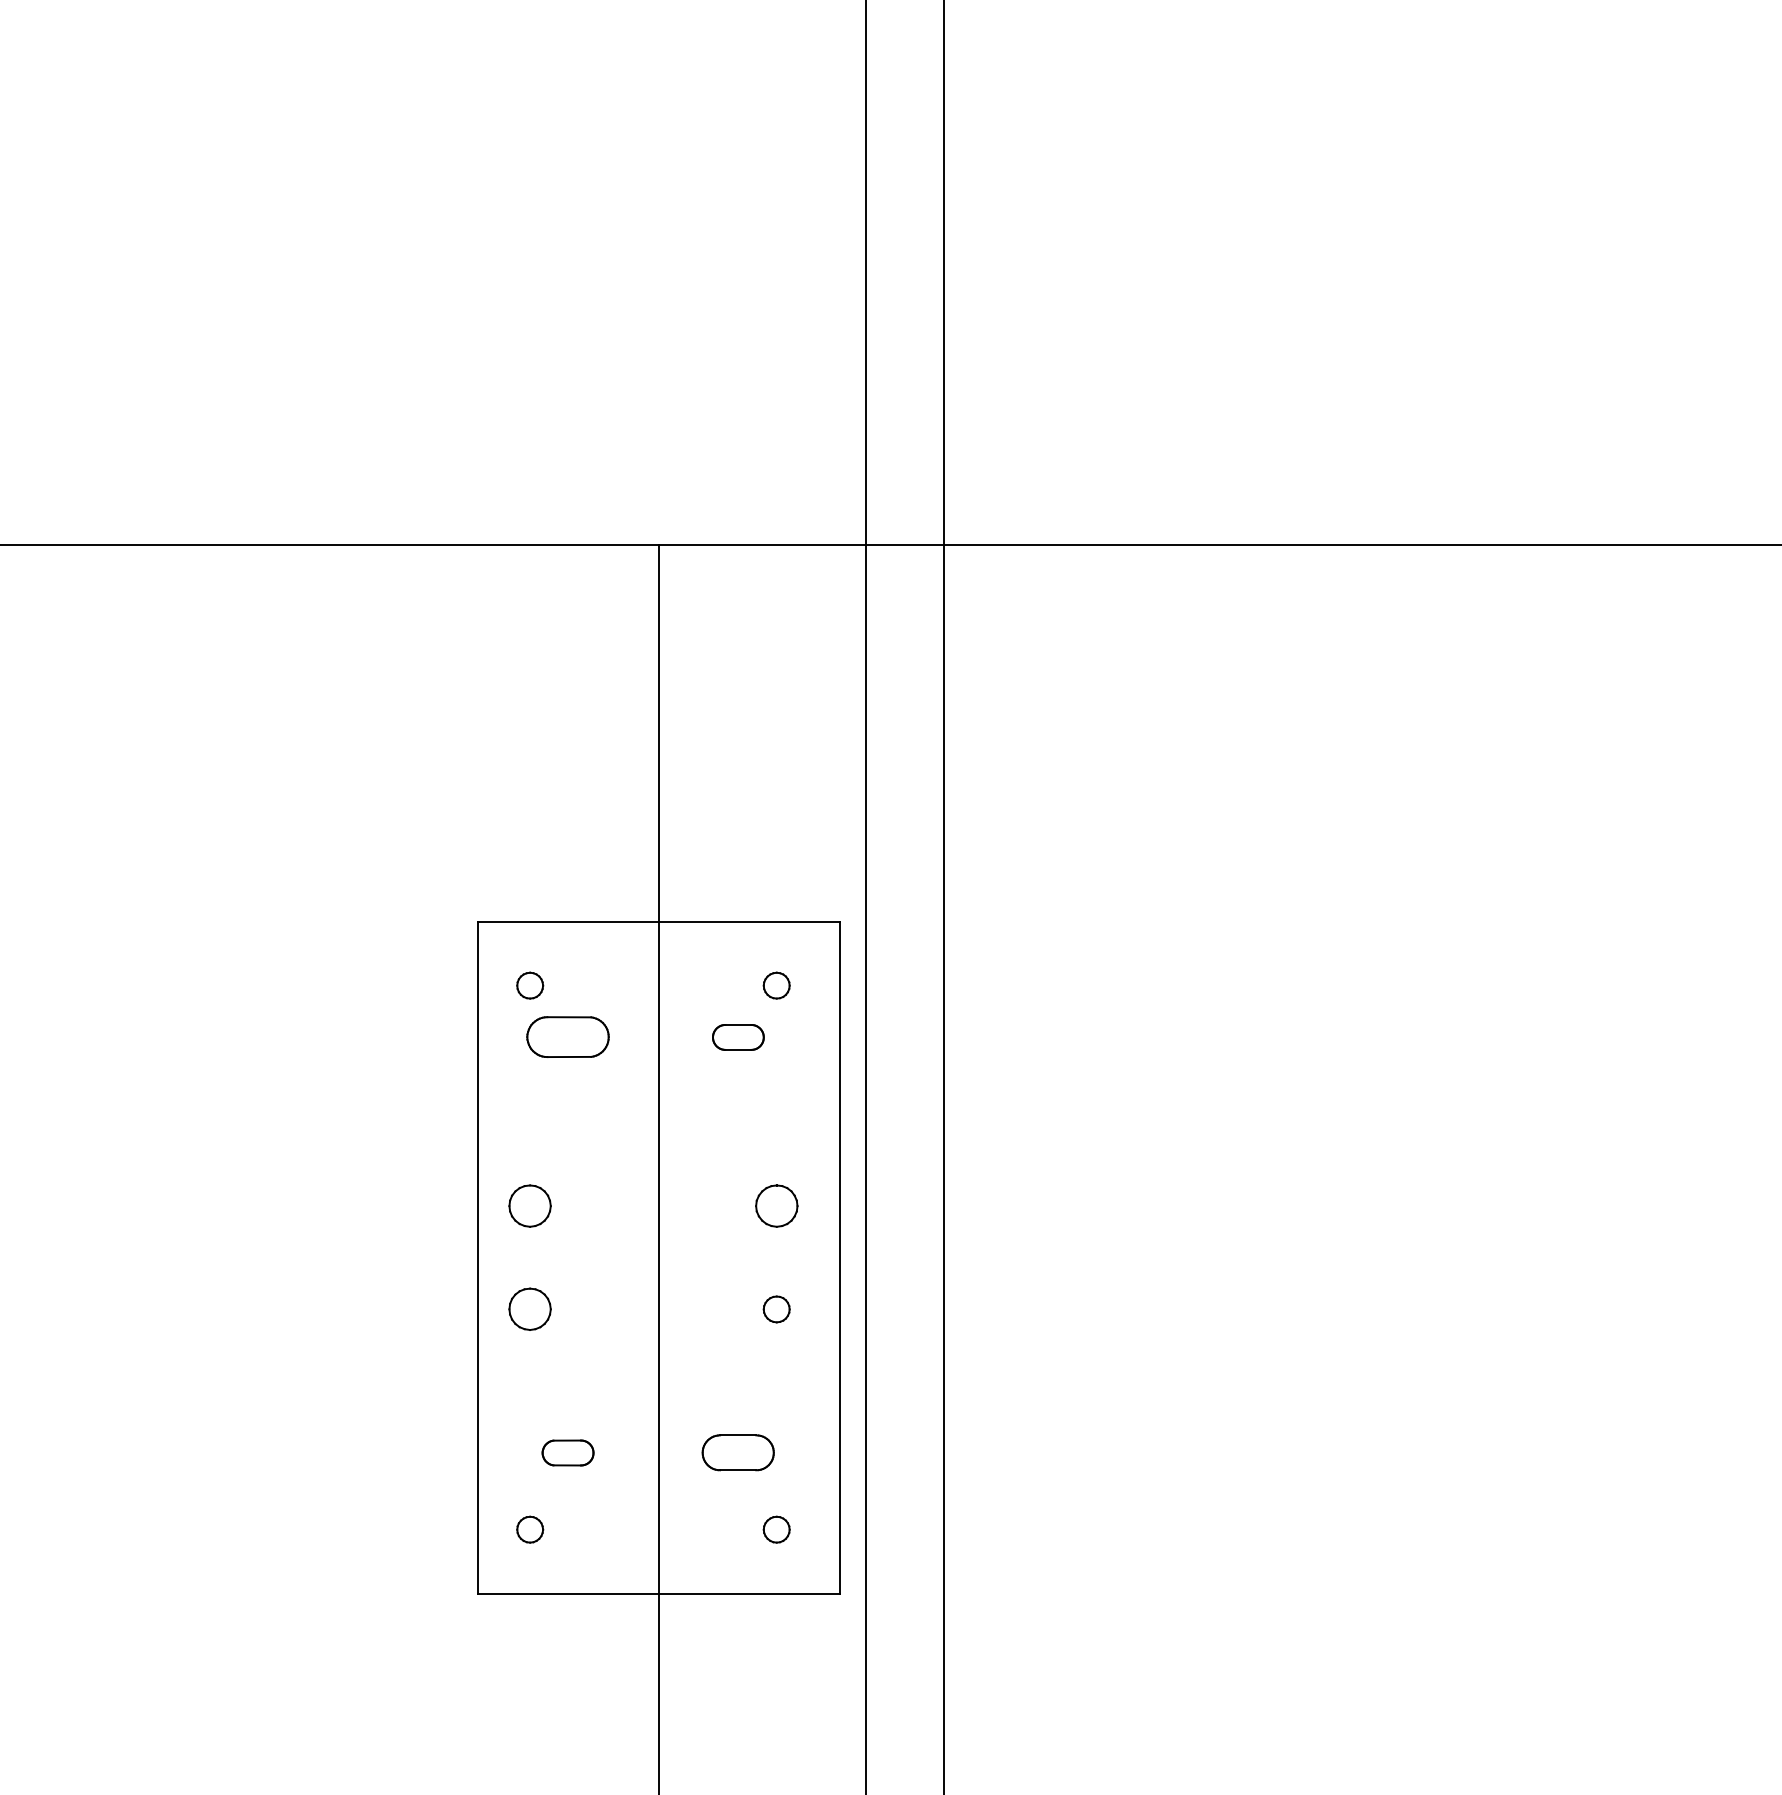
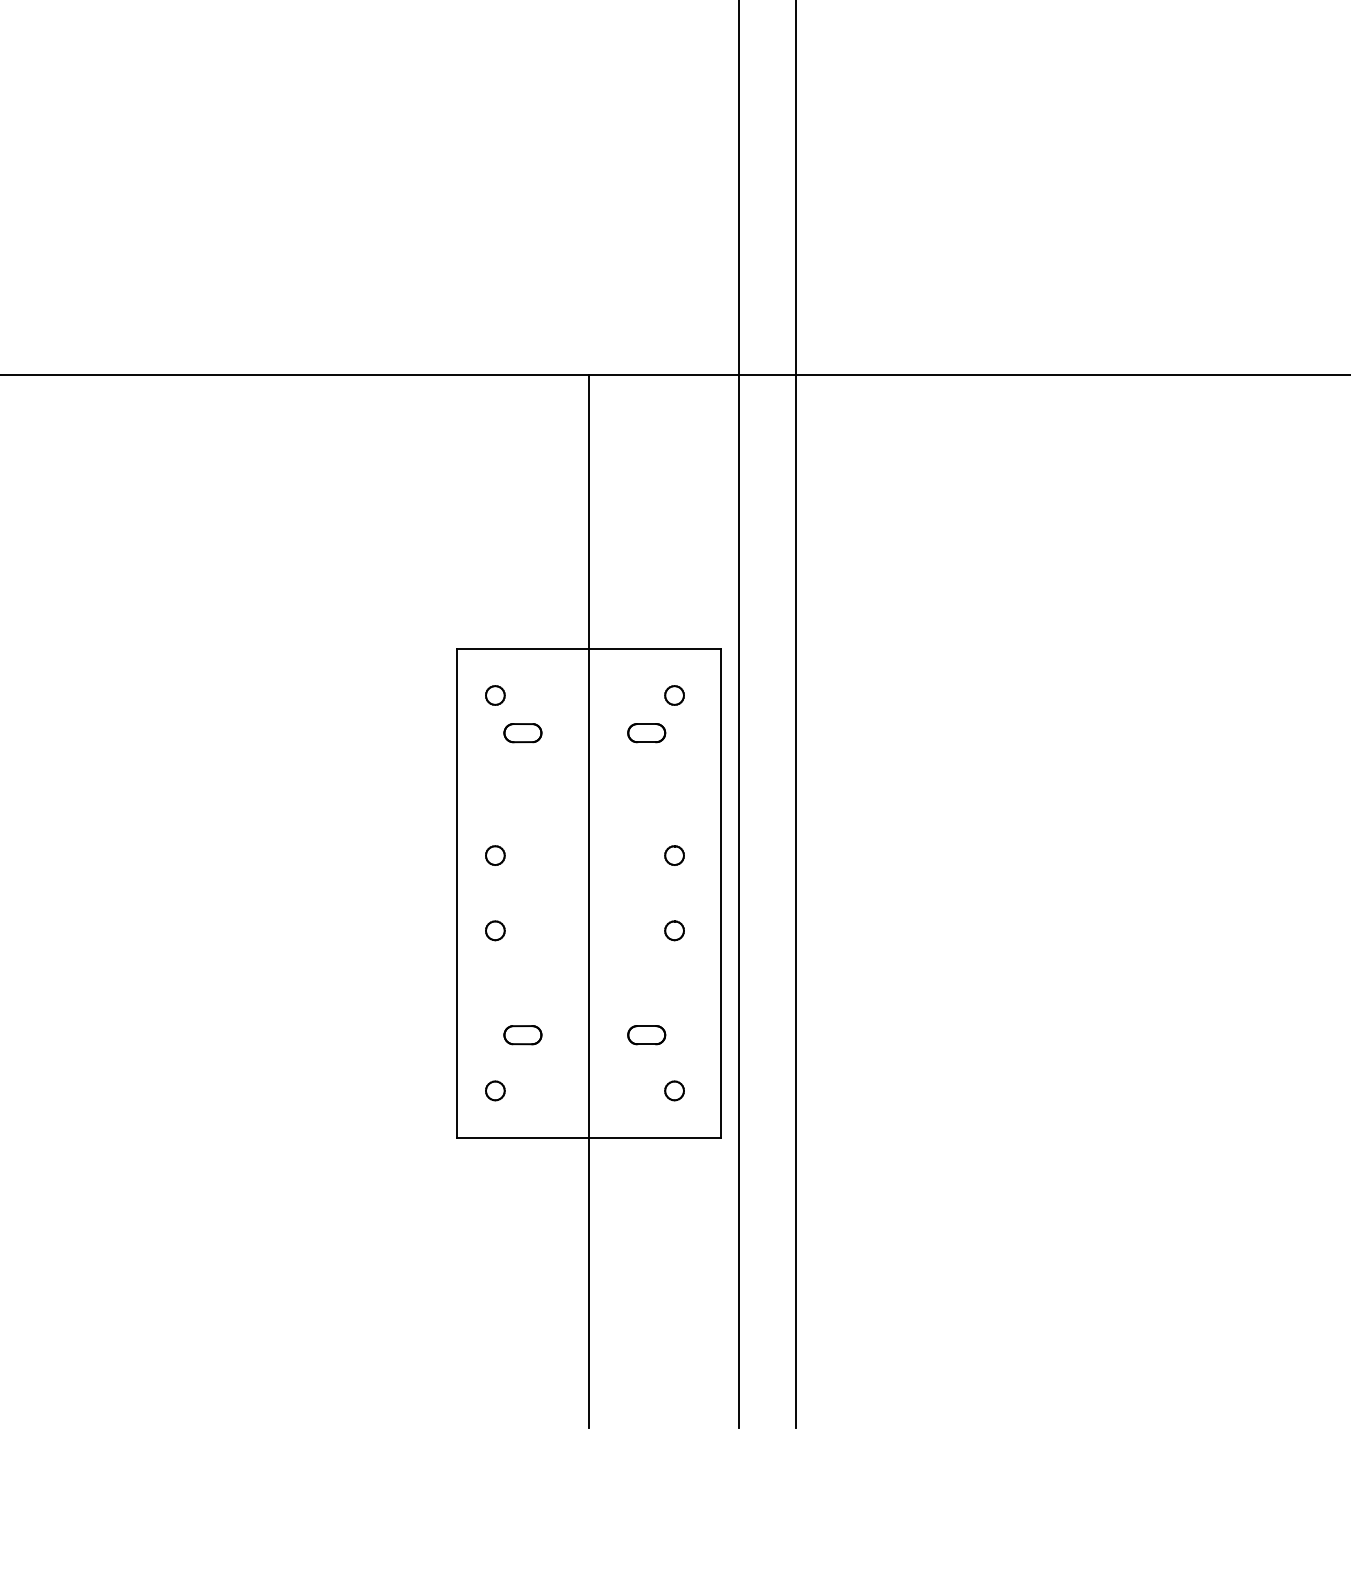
part: (567, 1037) -> (522, 733), size x0.62
part: (530, 1205) -> (495, 855), size x0.62
part: (776, 1205) -> (674, 855), size x0.62
part: (530, 1309) -> (495, 930), size x0.62
part: (738, 1453) -> (646, 1035), size x0.71

